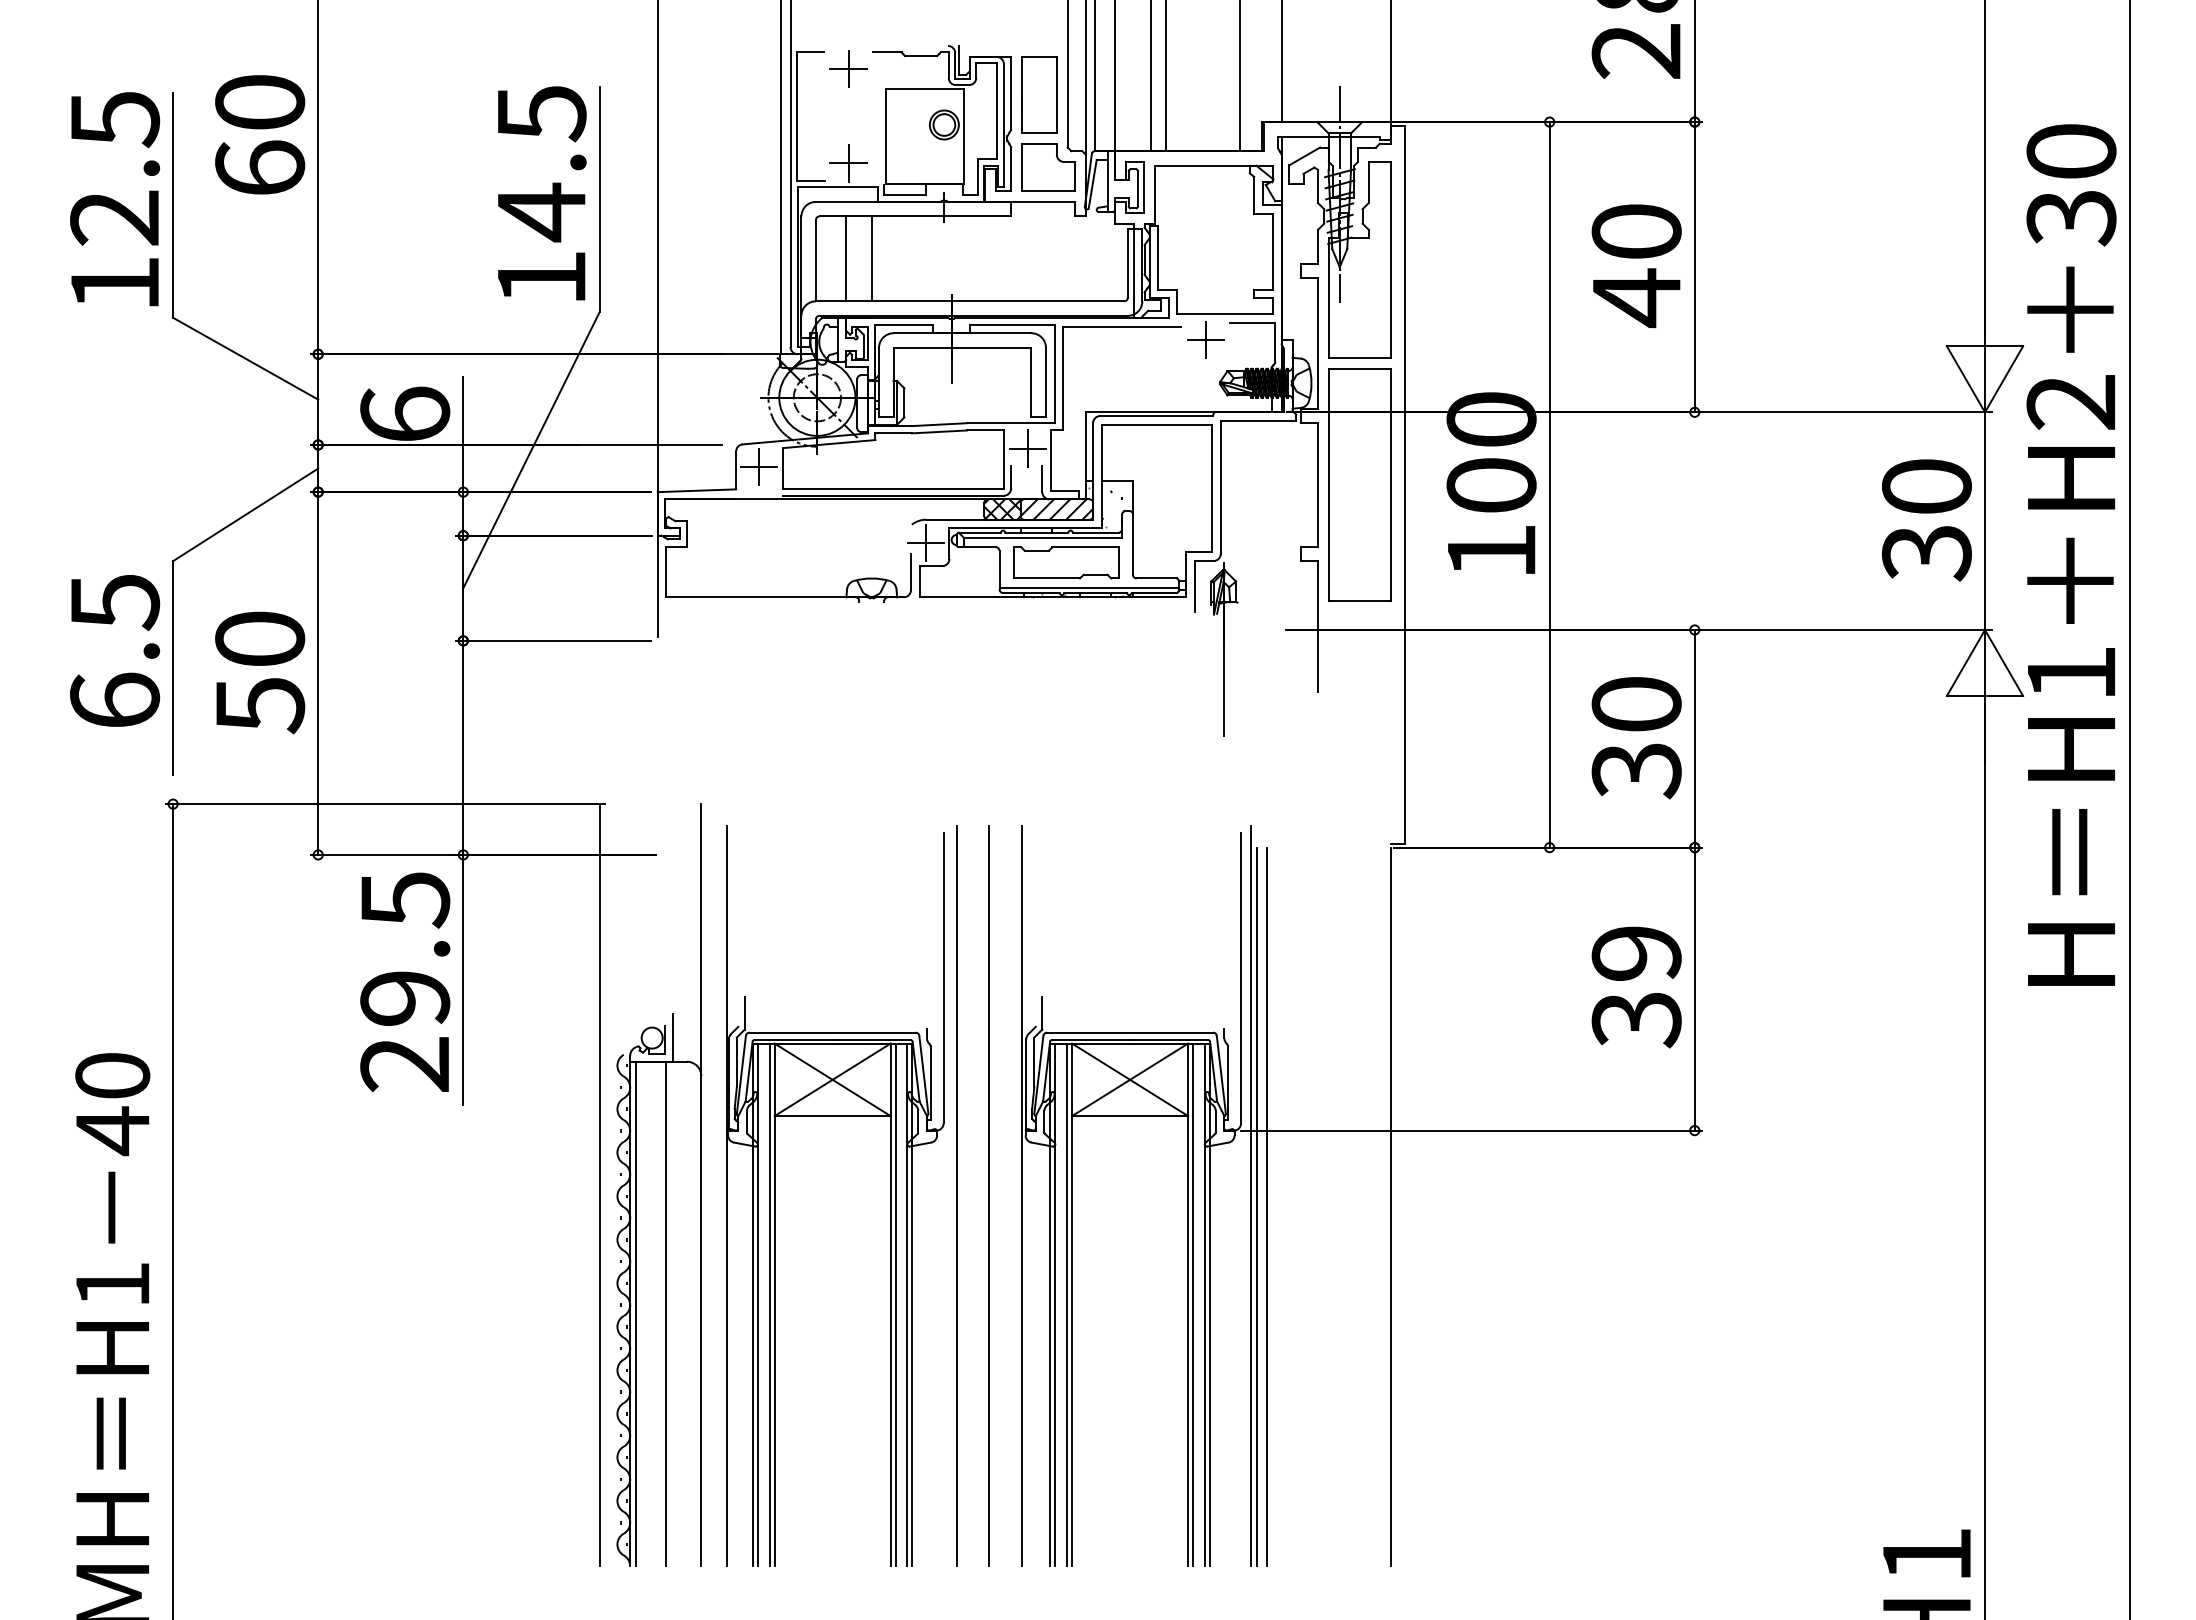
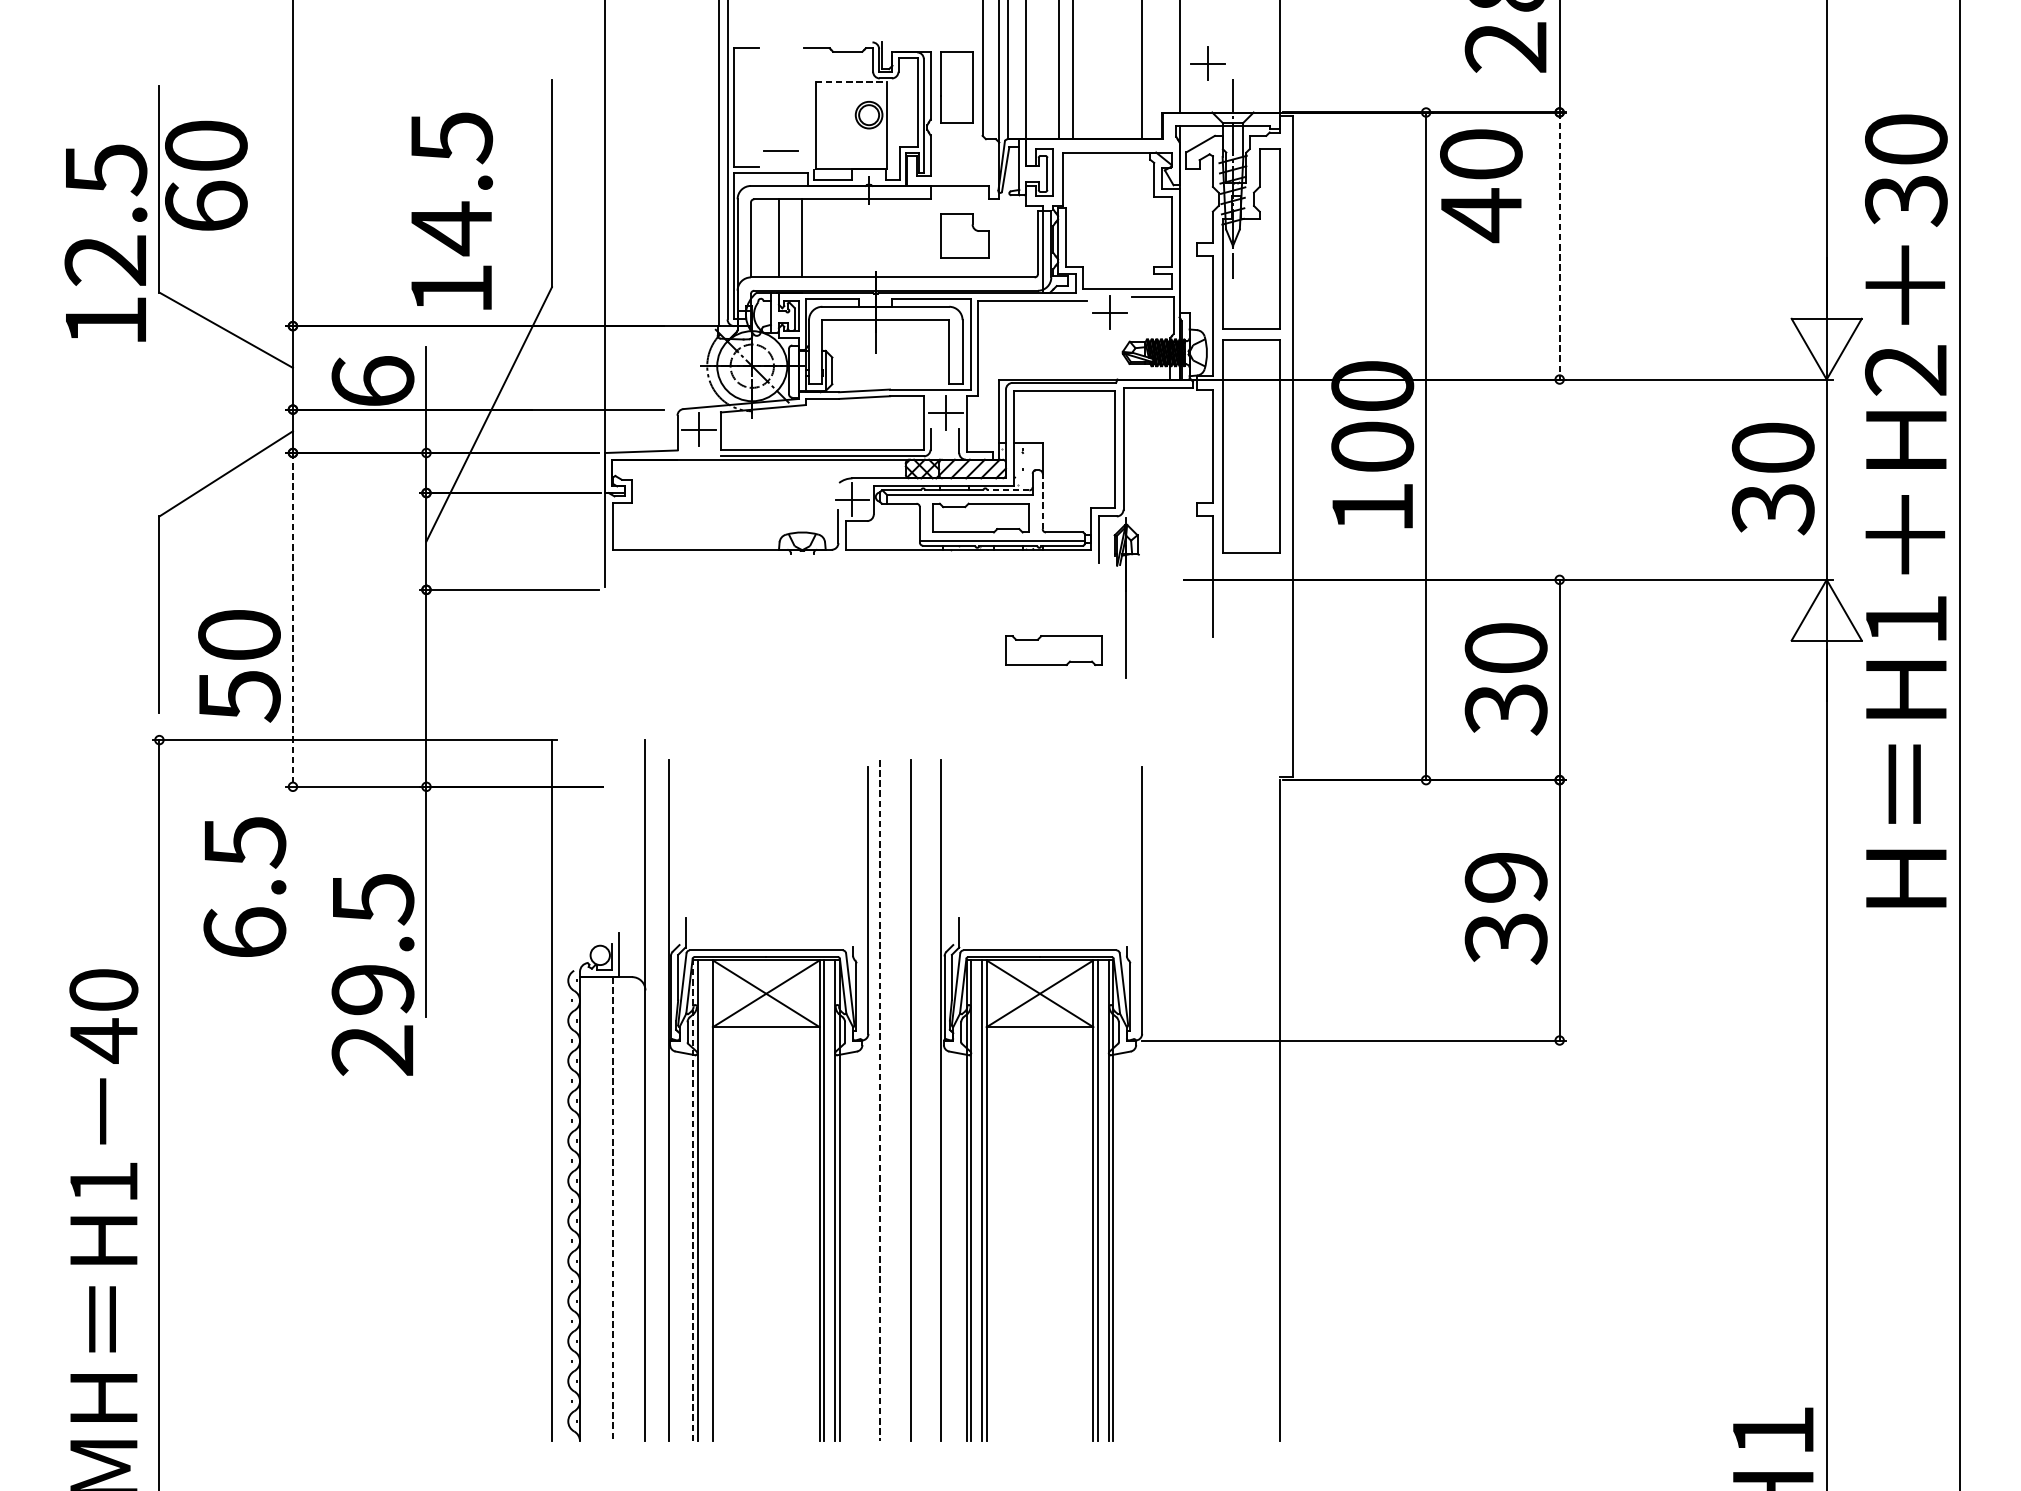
part: (848, 68) -> (1207, 63), moved
line: (925, 89) -> (851, 82), solid -> dashed
text: (260, 134) -> (206, 175), moved
line: (848, 163) -> (780, 150), removed
part: (1048, 167) -> (964, 236), moved
text: (542, 193) -> (452, 211), moved
text: (115, 199) -> (106, 243), moved
text: (1636, 265) -> (1481, 185), moved
line: (1694, 267) -> (1559, 246), solid -> dashed
line: (1095, 532) -> (1008, 490), solid -> dashed
line: (1133, 544) -> (1043, 501), solid -> dashed
text: (115, 650) -> (245, 886), moved
text: (260, 672) -> (239, 665), moved
line: (318, 674) -> (293, 620), solid -> dashed
part: (1145, 706) -> (1054, 650), added
text: (405, 982) -> (373, 975), moved
line: (1251, 1195) -> (1151, 1100), removed
line: (956, 1196) -> (880, 1101), solid -> dashed
line: (1257, 1206) -> (1157, 1110), removed
line: (1267, 1206) -> (1166, 1110), removed
line: (752, 1304) -> (692, 1200), solid -> dashed
line: (769, 1304) -> (708, 1200), removed
line: (636, 1313) -> (585, 1208), removed
line: (666, 1314) -> (613, 1209), solid -> dashed

